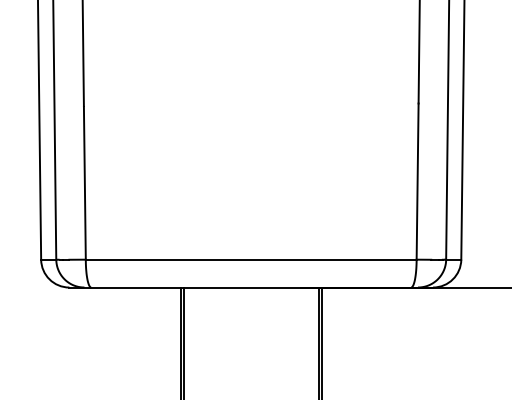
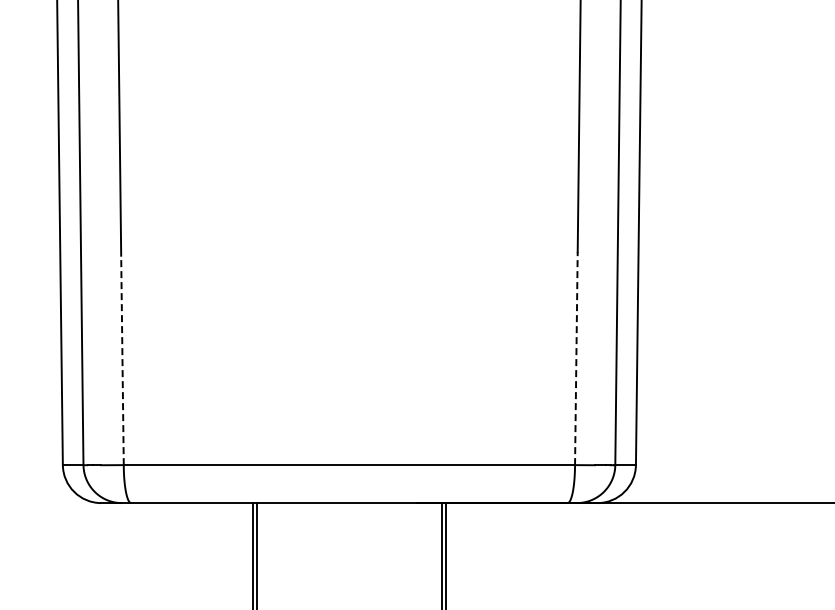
line: (417, 181) -> (576, 358), solid -> dashed
line: (84, 182) -> (122, 360), solid -> dashed

